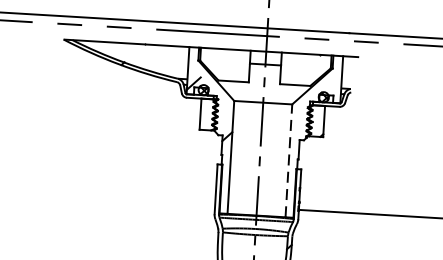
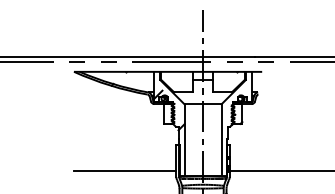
line: (288, 161) -> (221, 140), dashed -> solid
line: (133, 200) -> (124, 171), added

